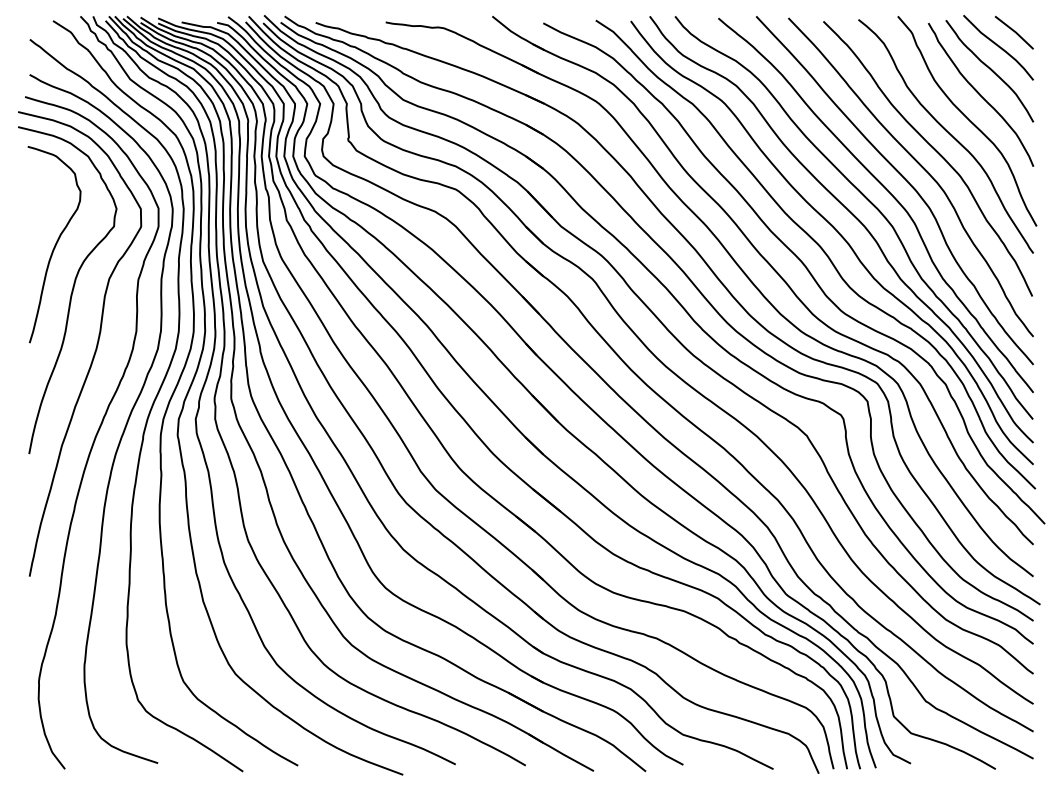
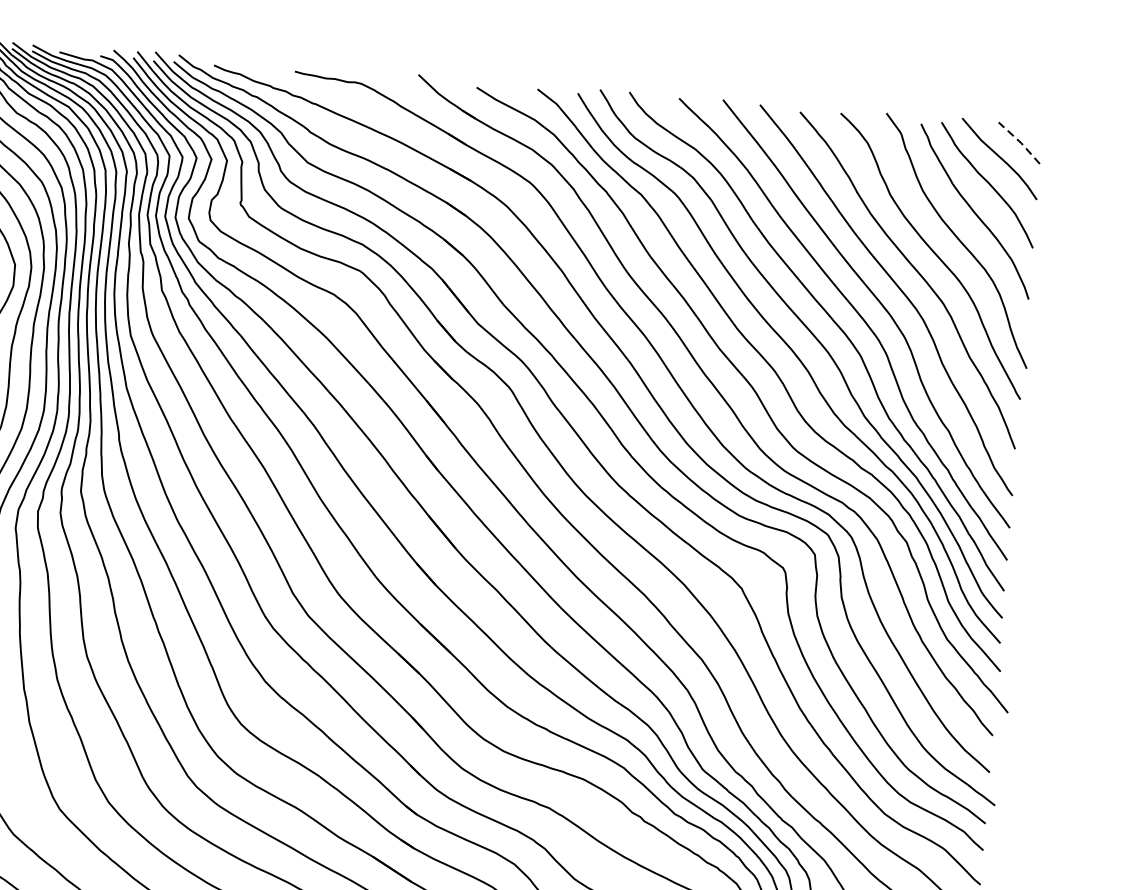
line: (1016, 32) -> (1021, 143), solid -> dashed

